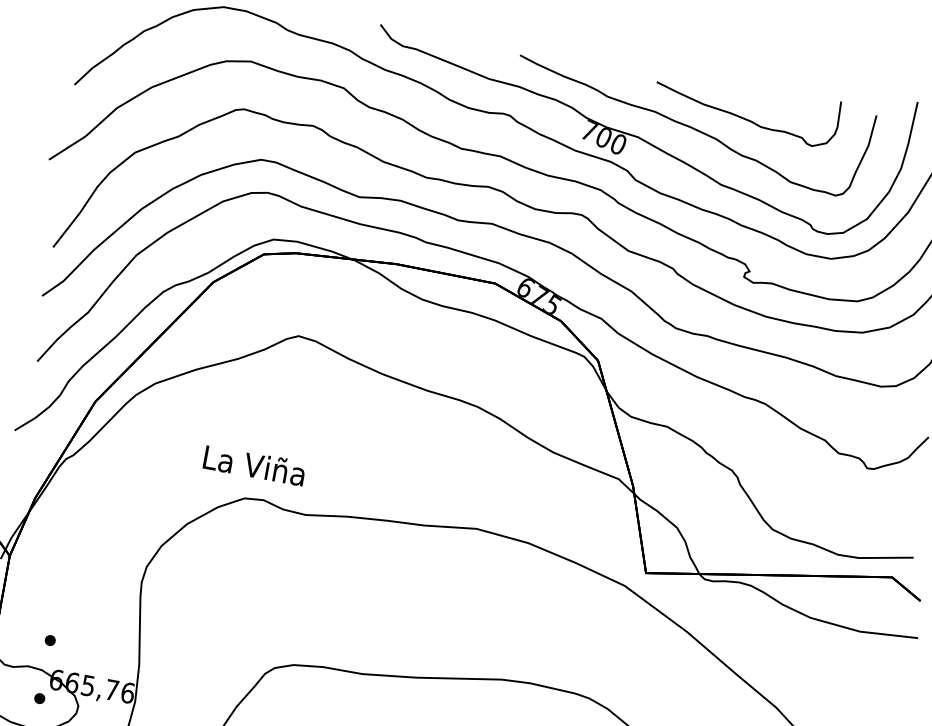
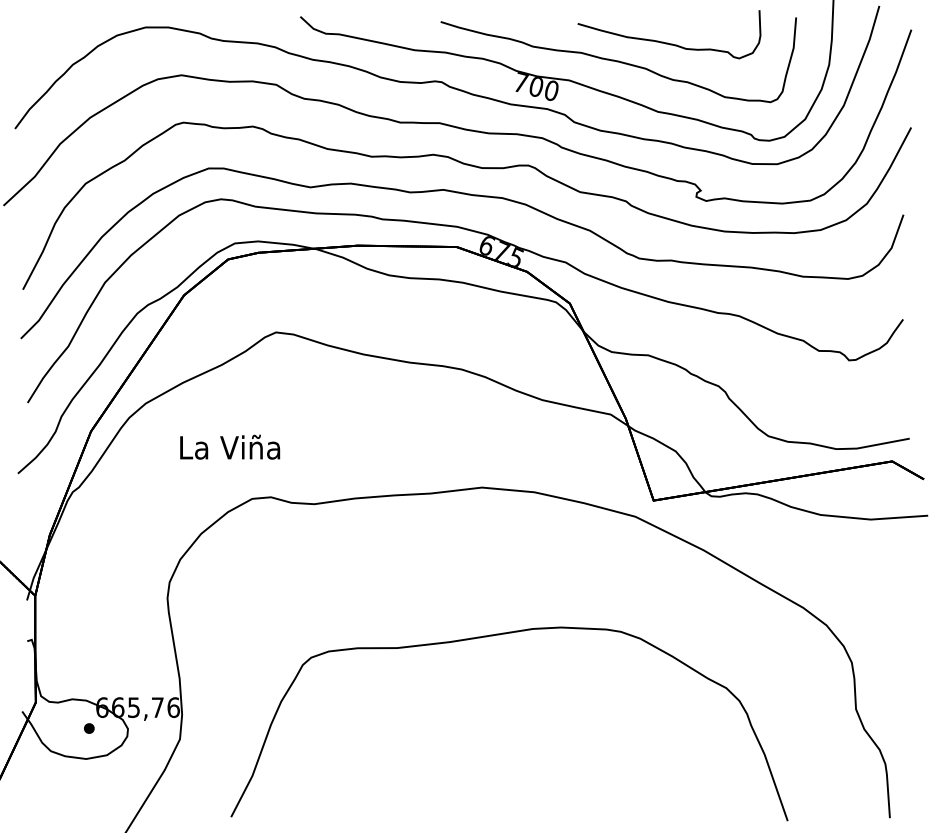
text: (255, 464) -> (230, 446), moved
part: (50, 640) -> (89, 670), removed

